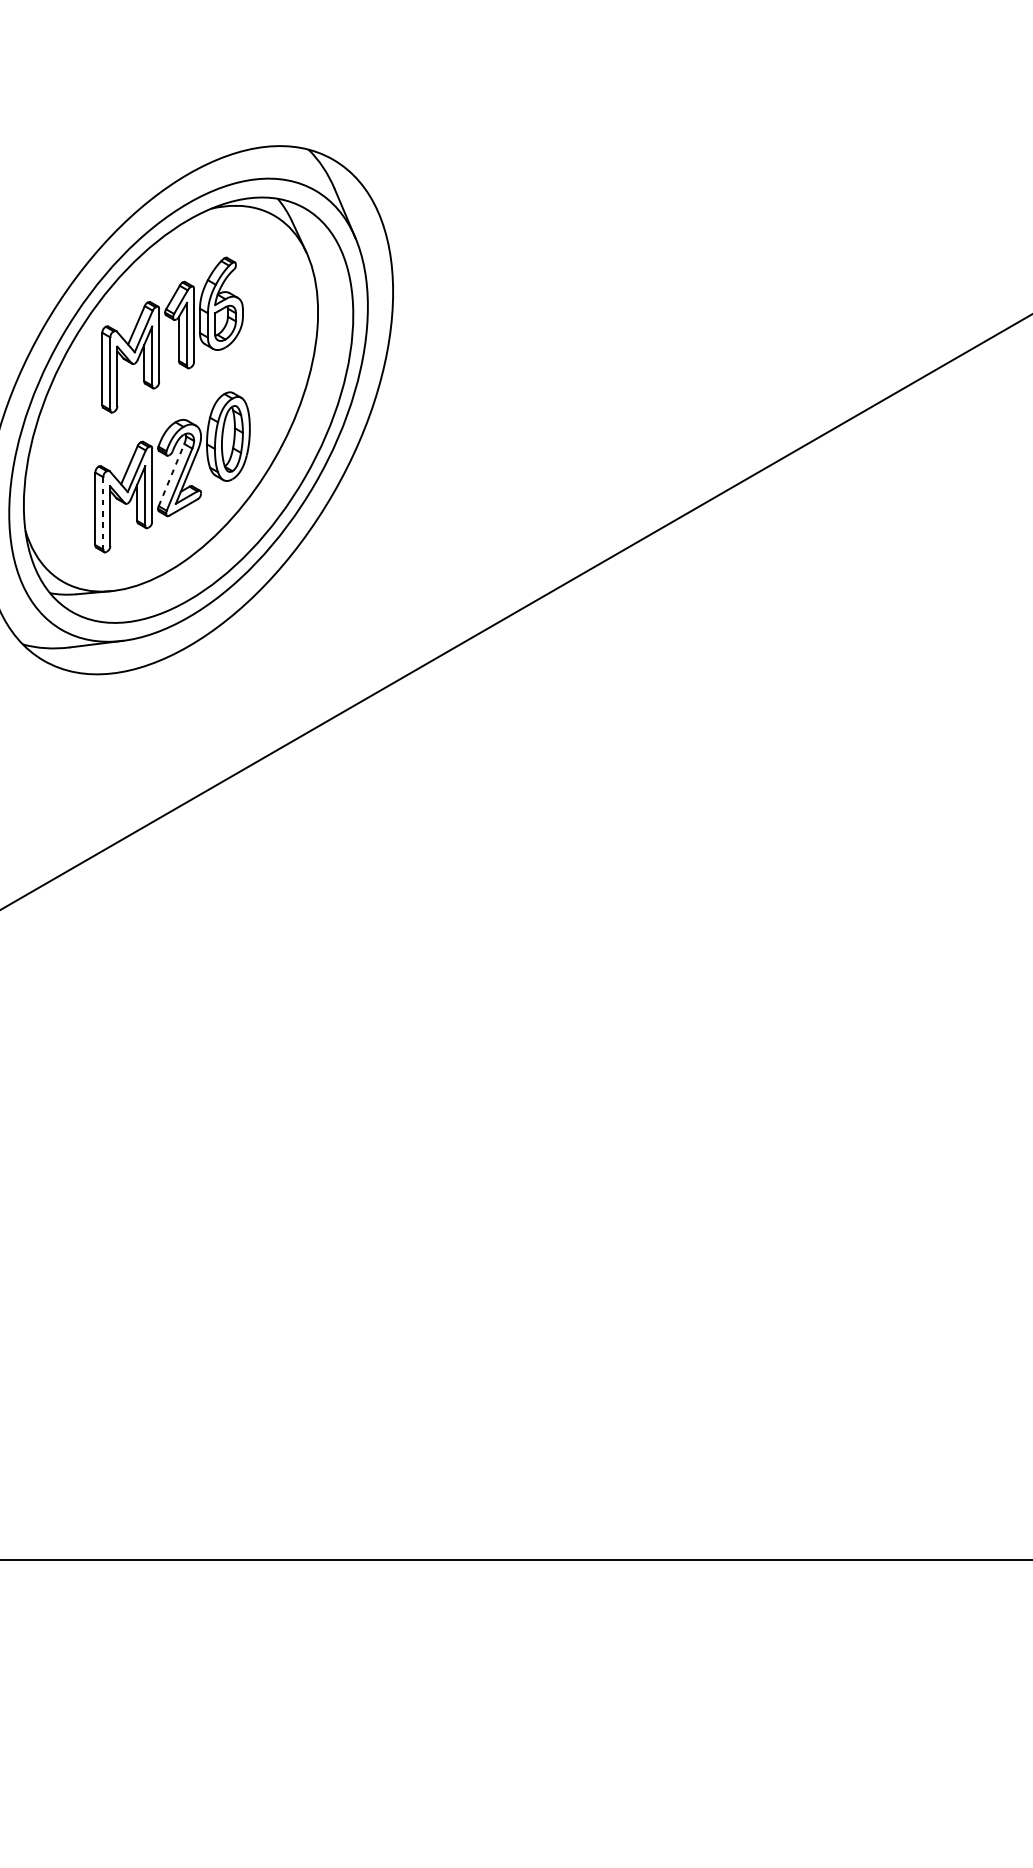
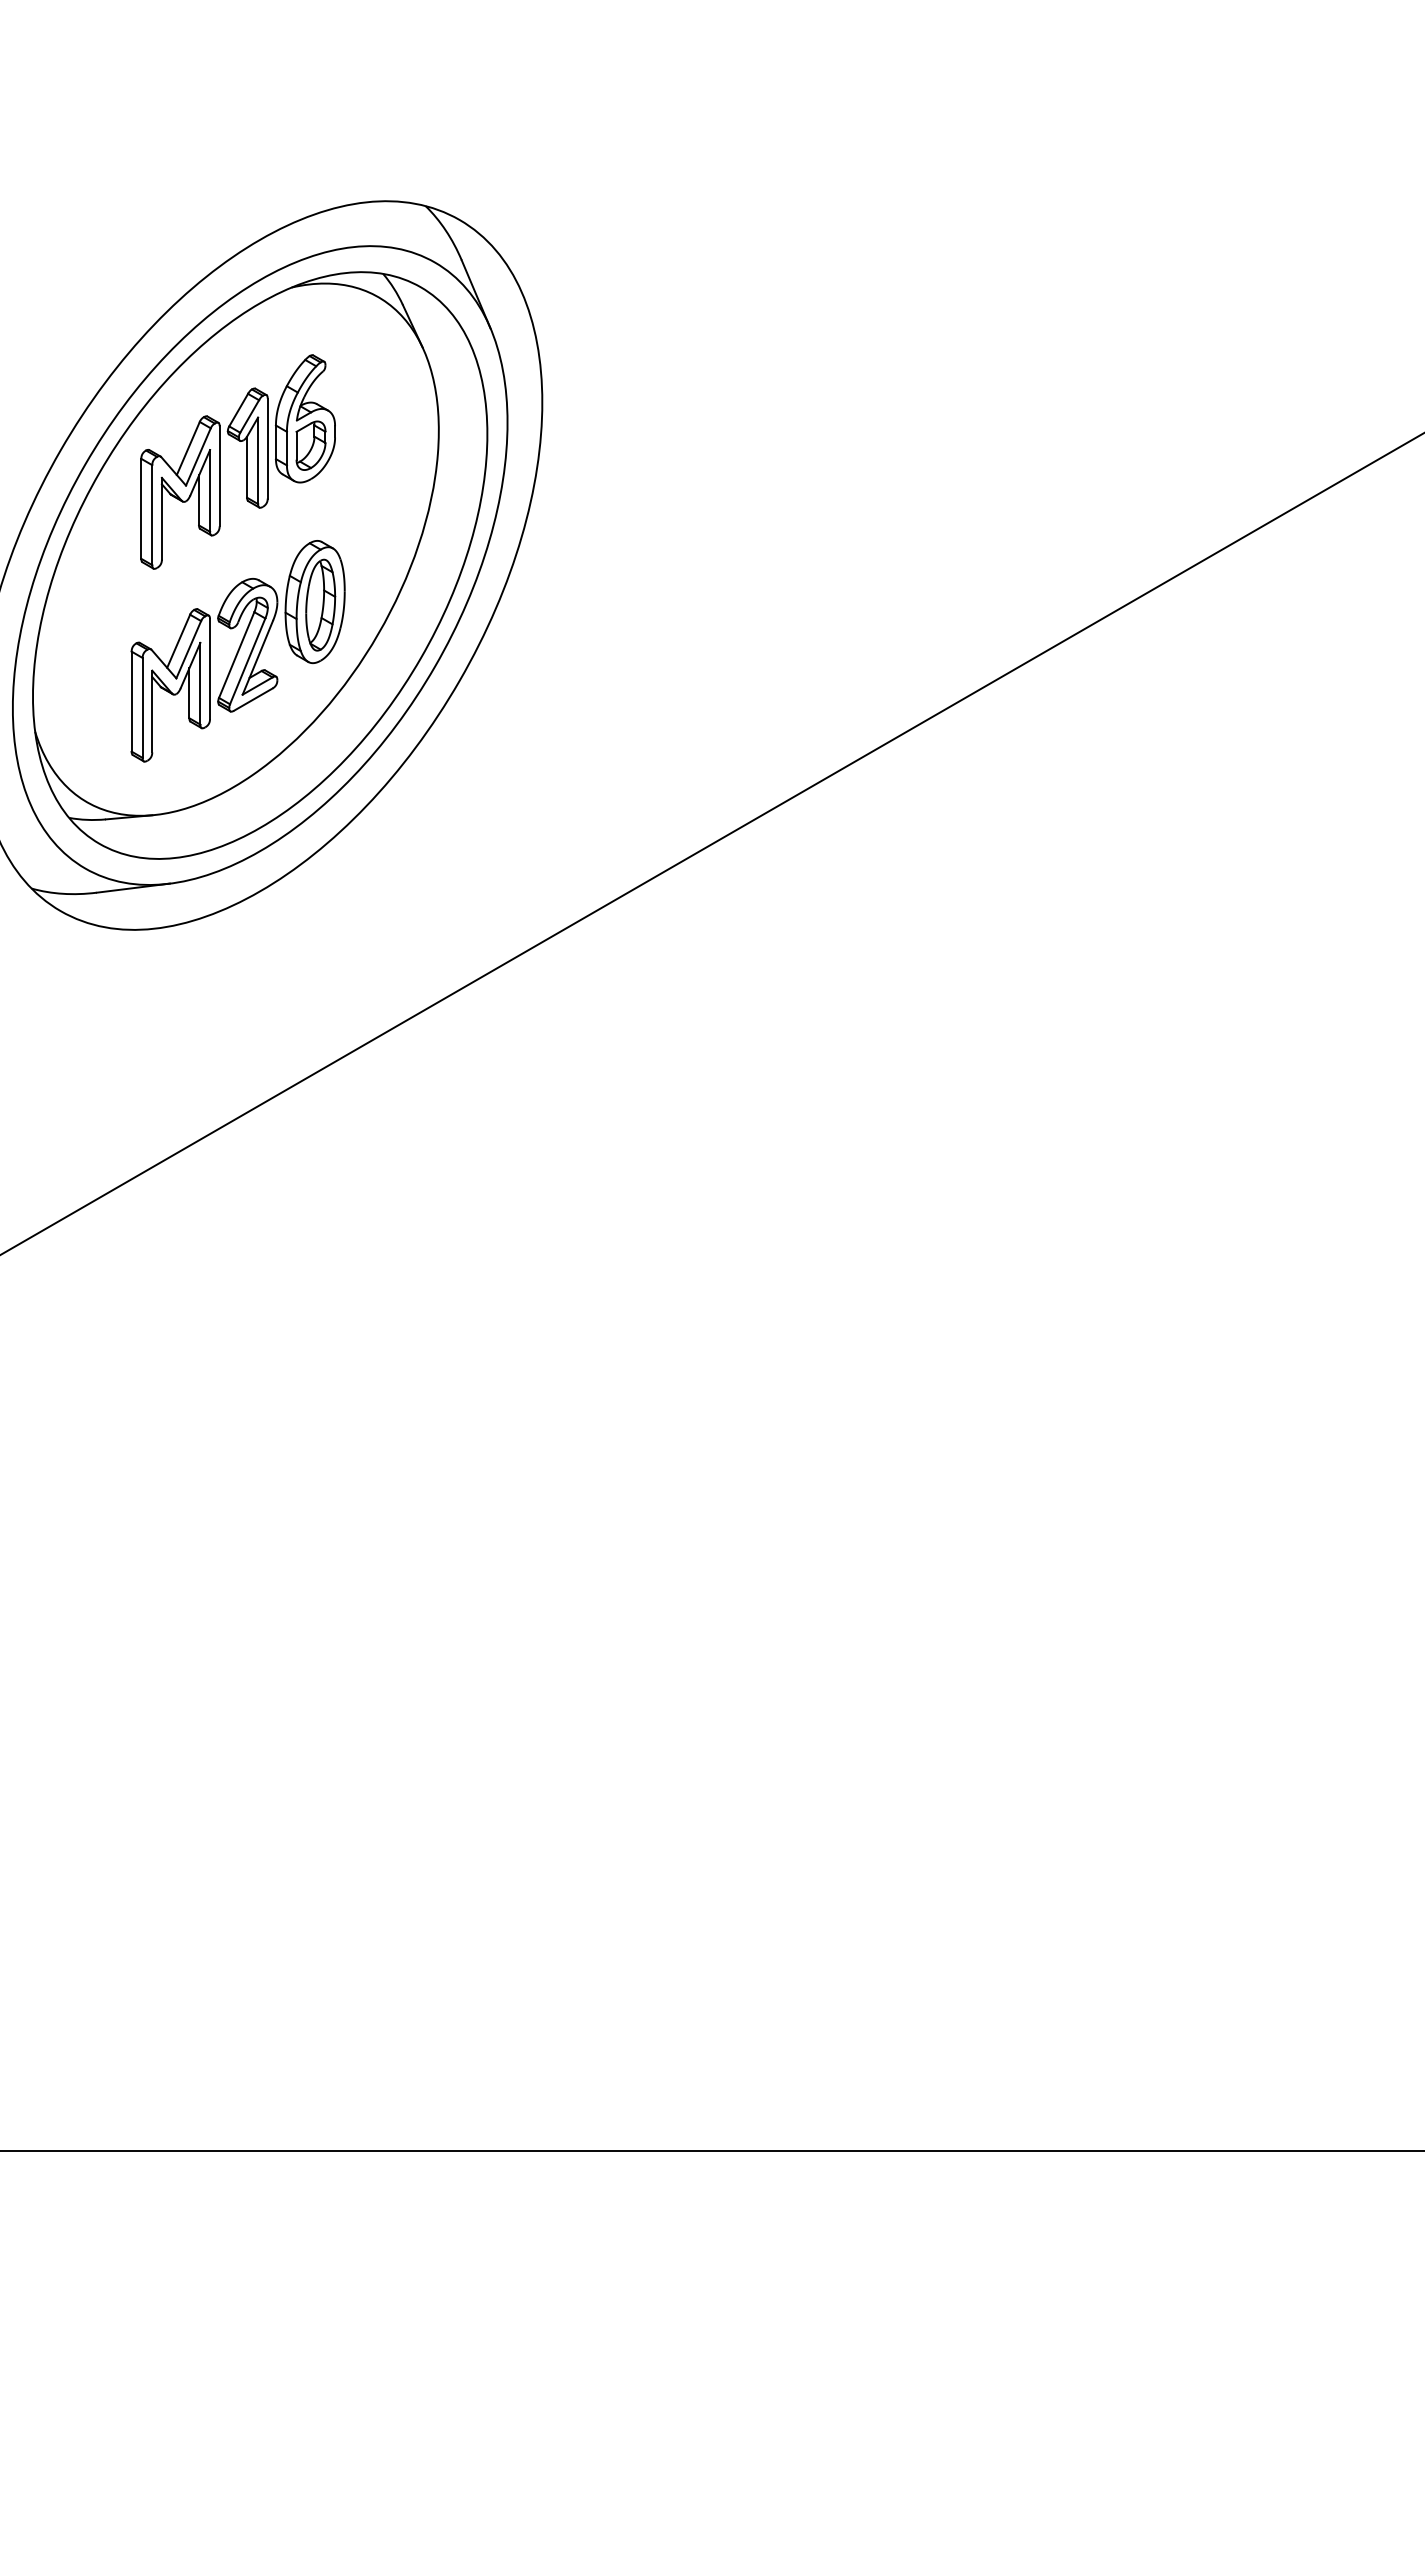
line: (171, 474) -> (236, 654), dashed -> solid
line: (103, 513) -> (142, 707), dashed -> solid

